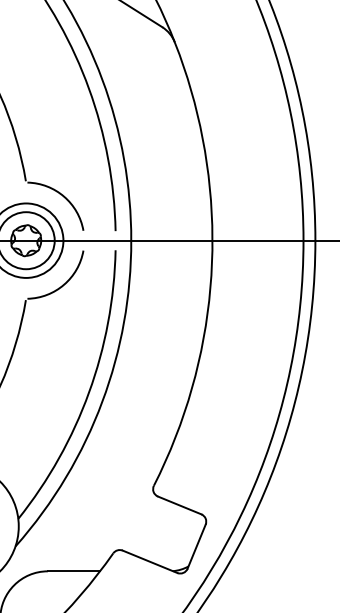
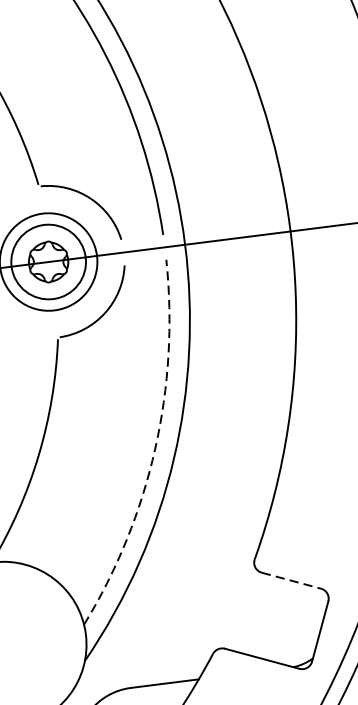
arc: (89, 392) -> (155, 448), solid -> dashed
line: (180, 505) -> (292, 580), solid -> dashed

